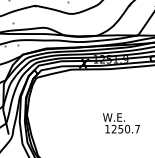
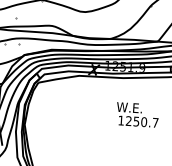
text: (121, 123) -> (137, 115), moved

